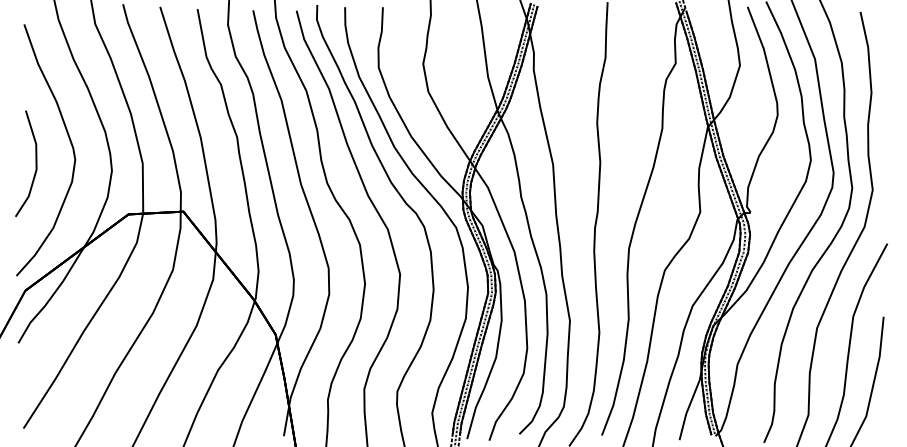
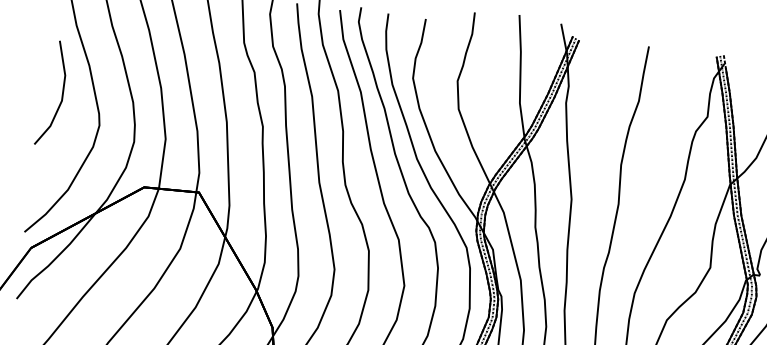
part: (35, 163) -> (61, 94), moved

